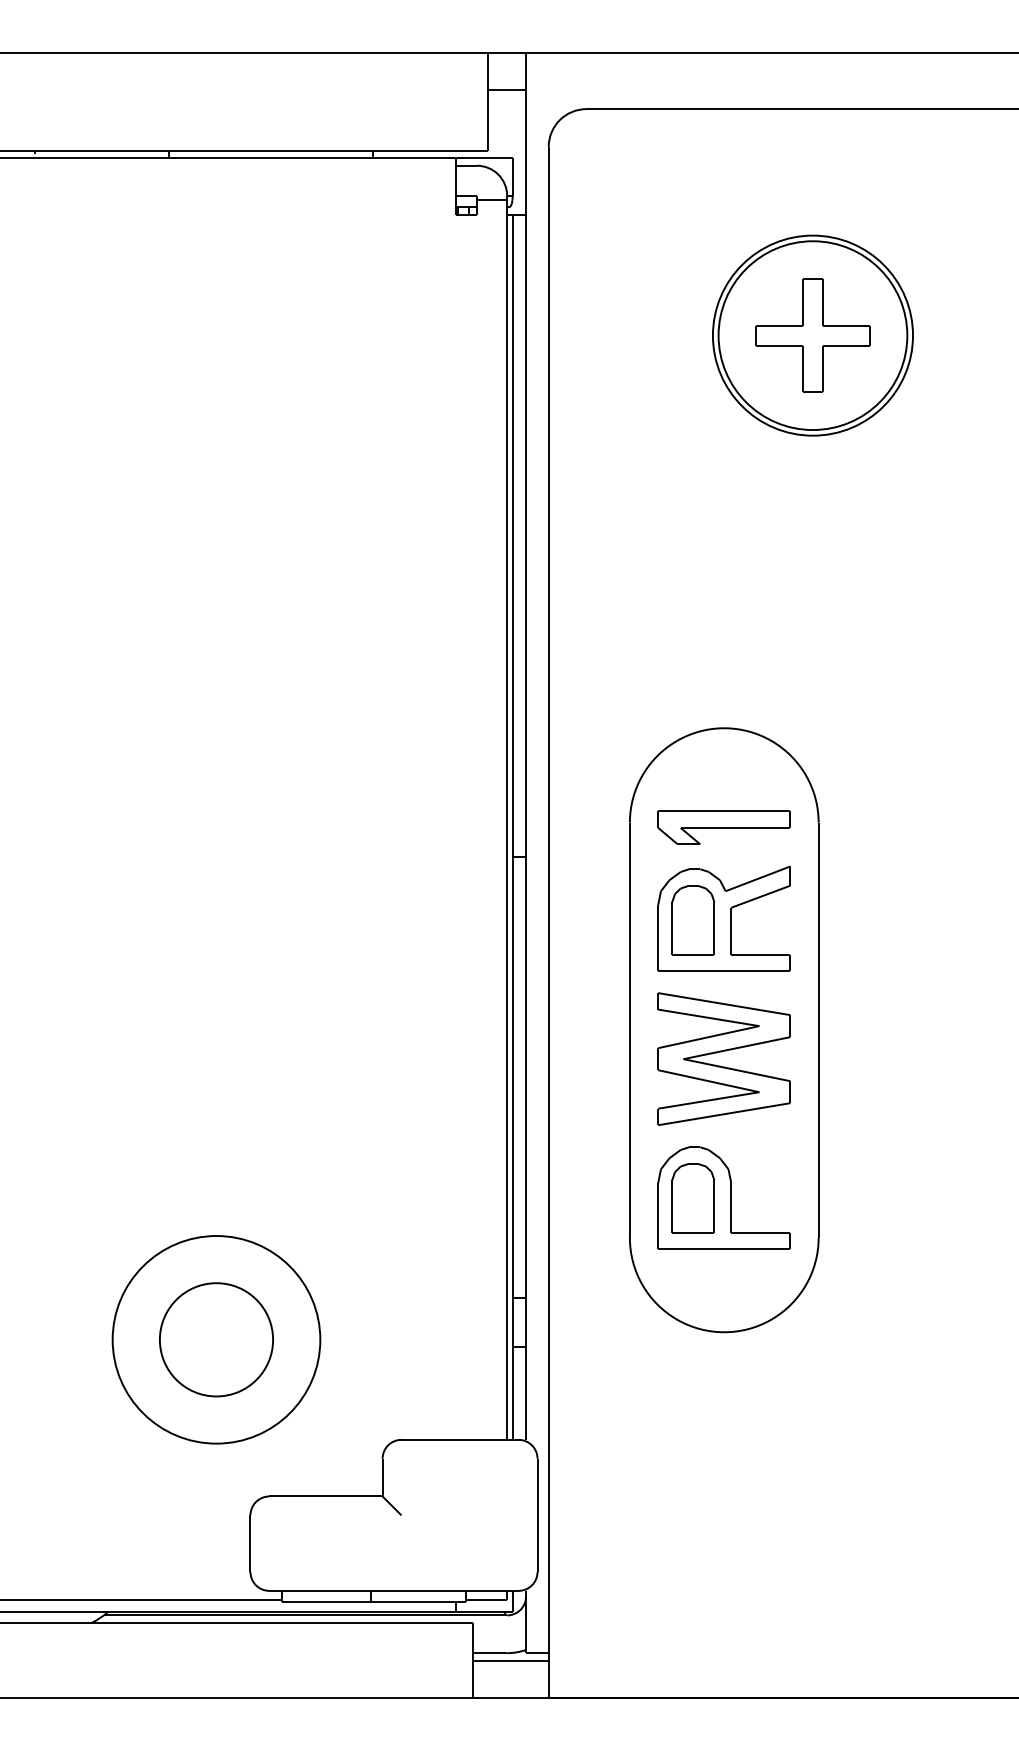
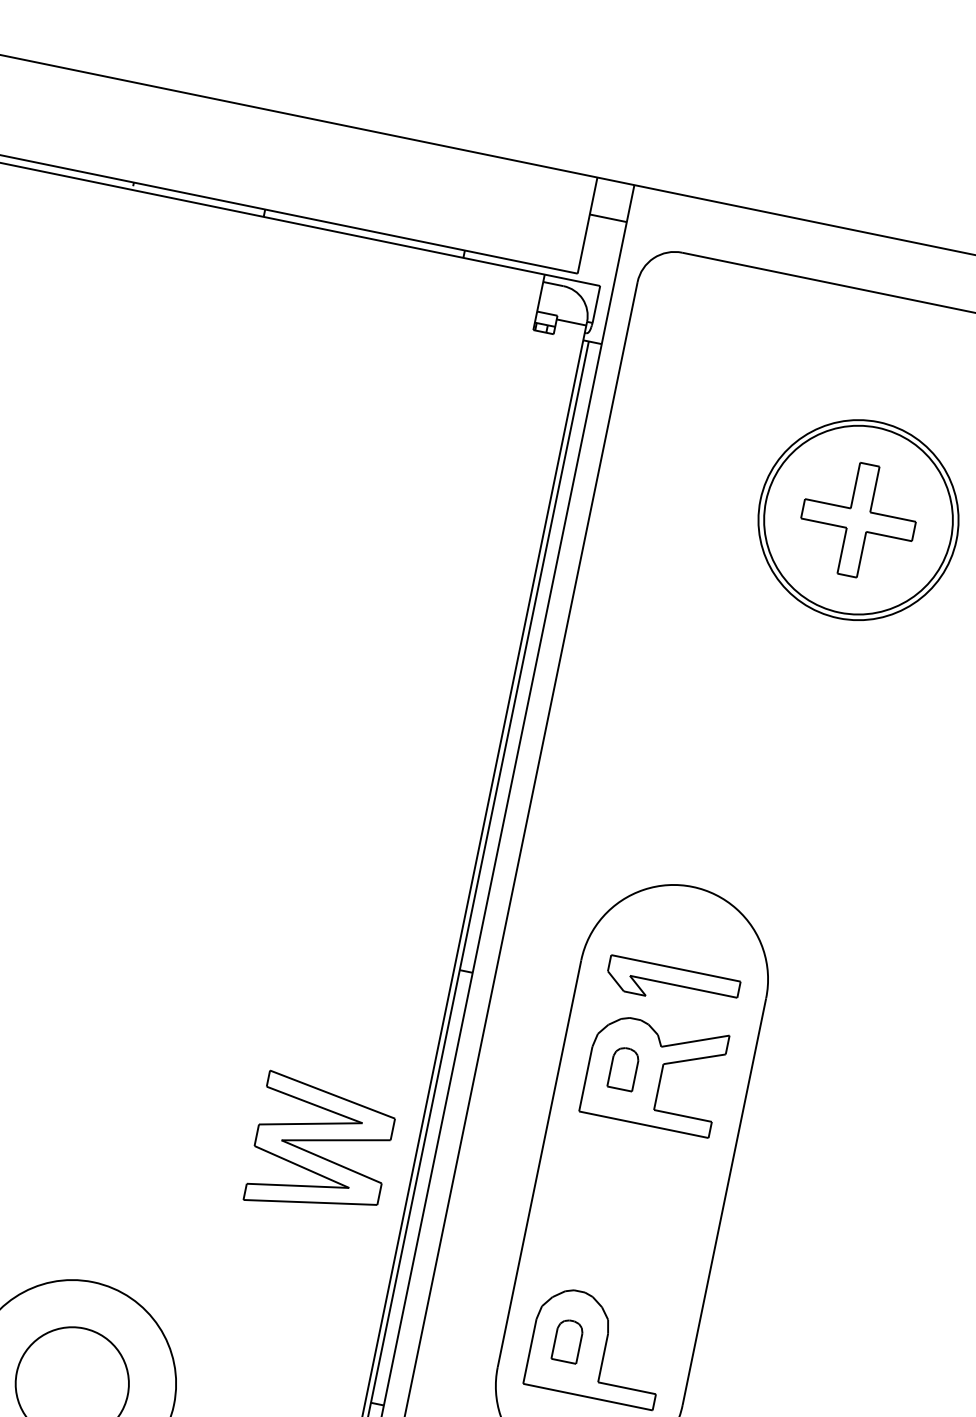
part: (693, 920) -> (623, 1069), size x0.6
part: (721, 1052) -> (320, 1141), moved
part: (693, 1198) -> (567, 1341), size x0.6

